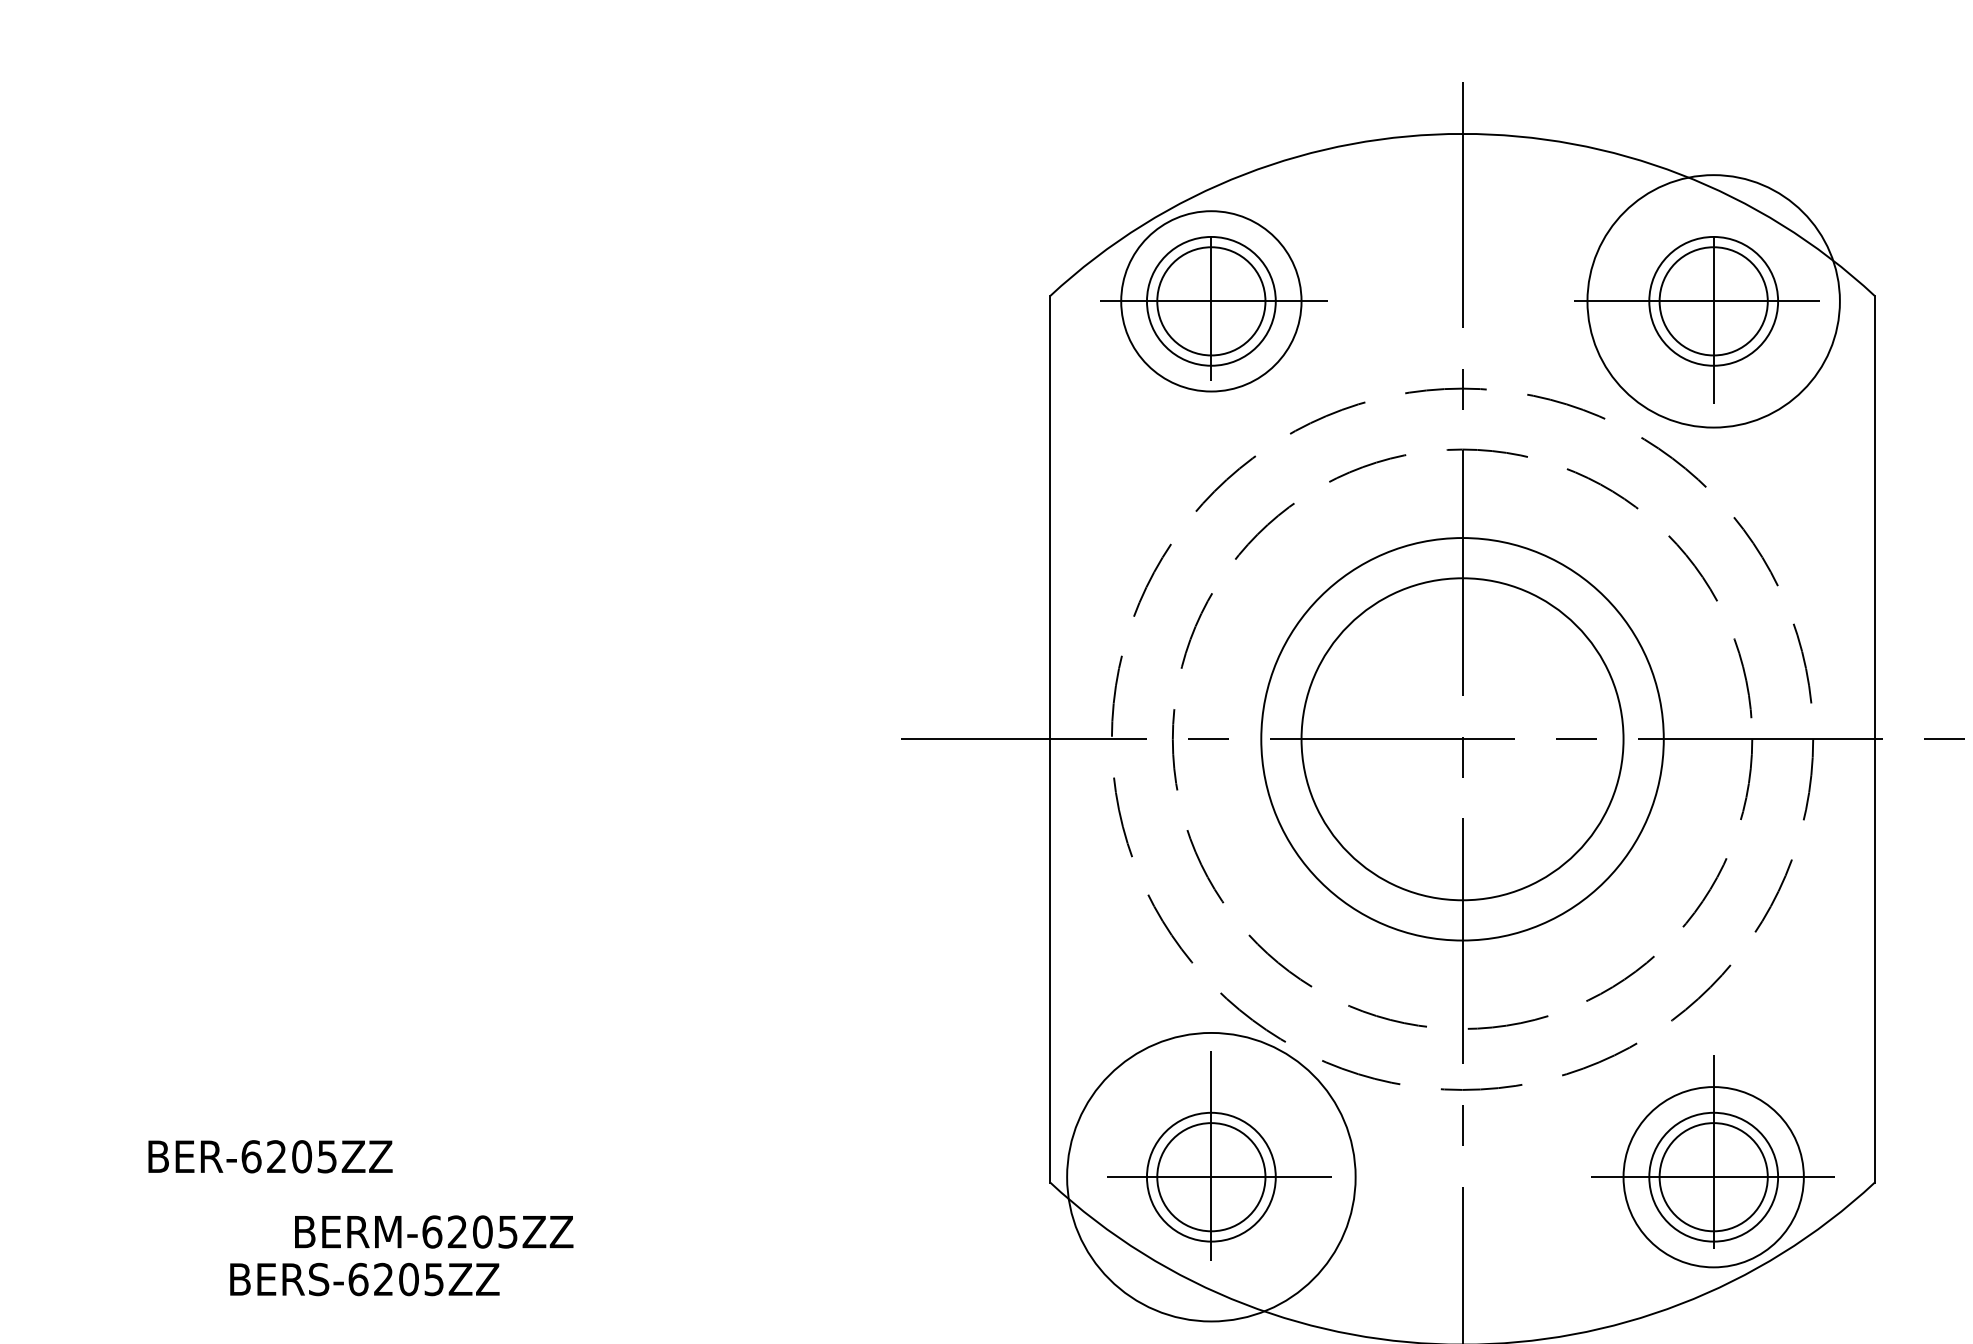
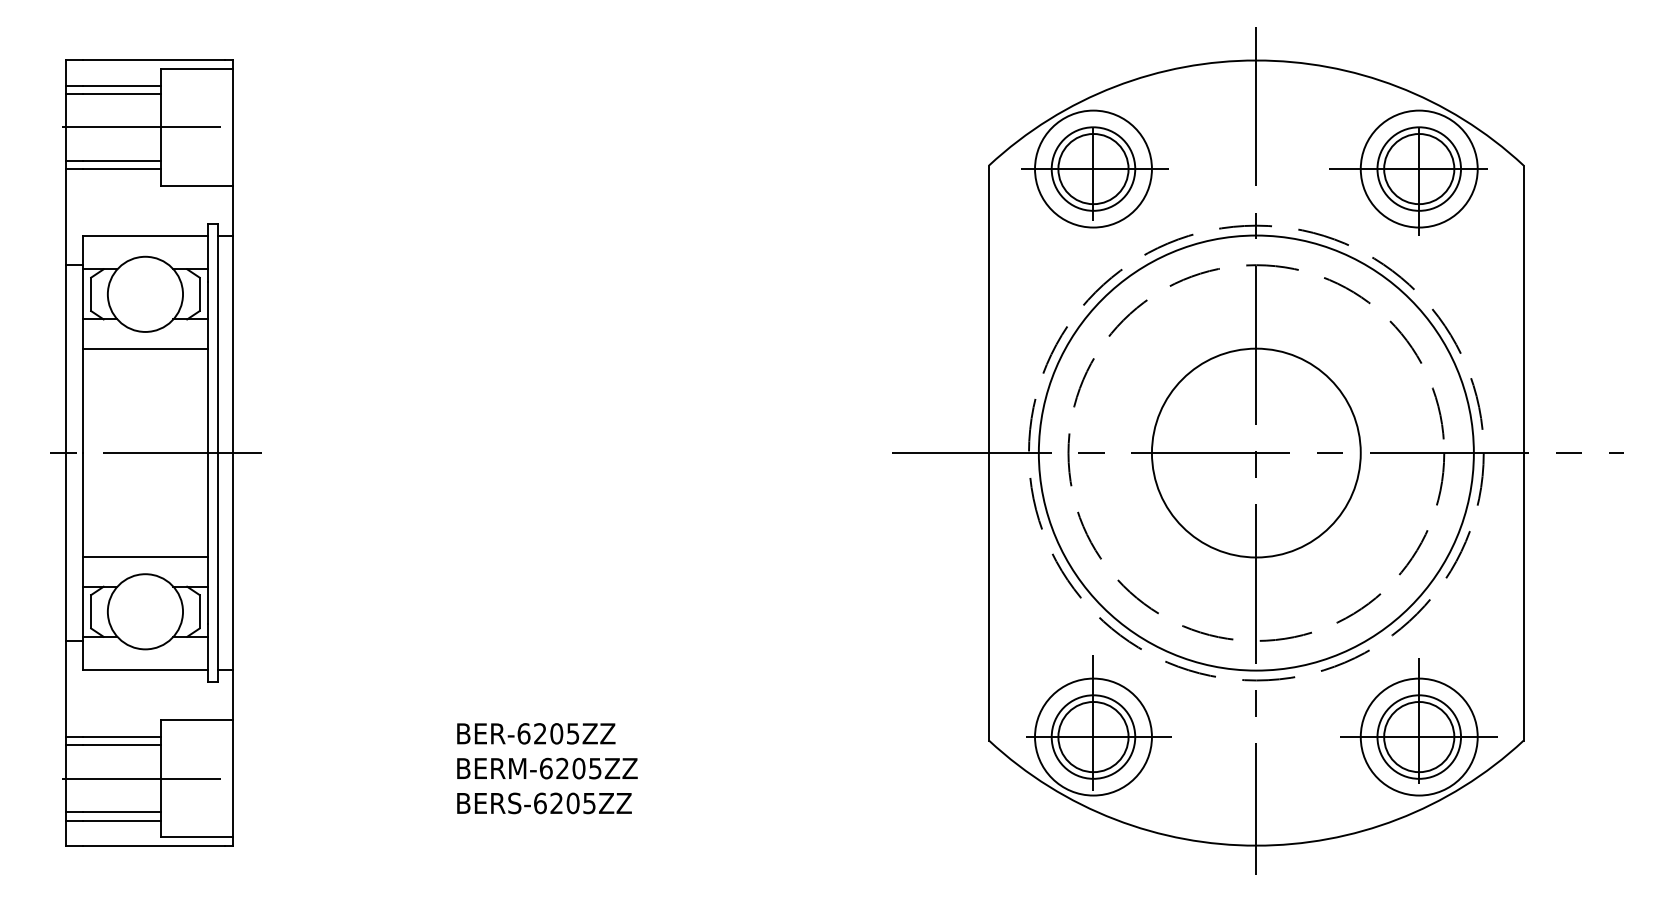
circle: (1712, 300) -> (1418, 168), size x0.71
circle: (1461, 738) -> (1255, 452), size x1.67
text: (270, 1156) -> (536, 733), moved
circle: (1211, 1176) -> (1093, 736), size x0.62
text: (434, 1231) -> (547, 768), moved

